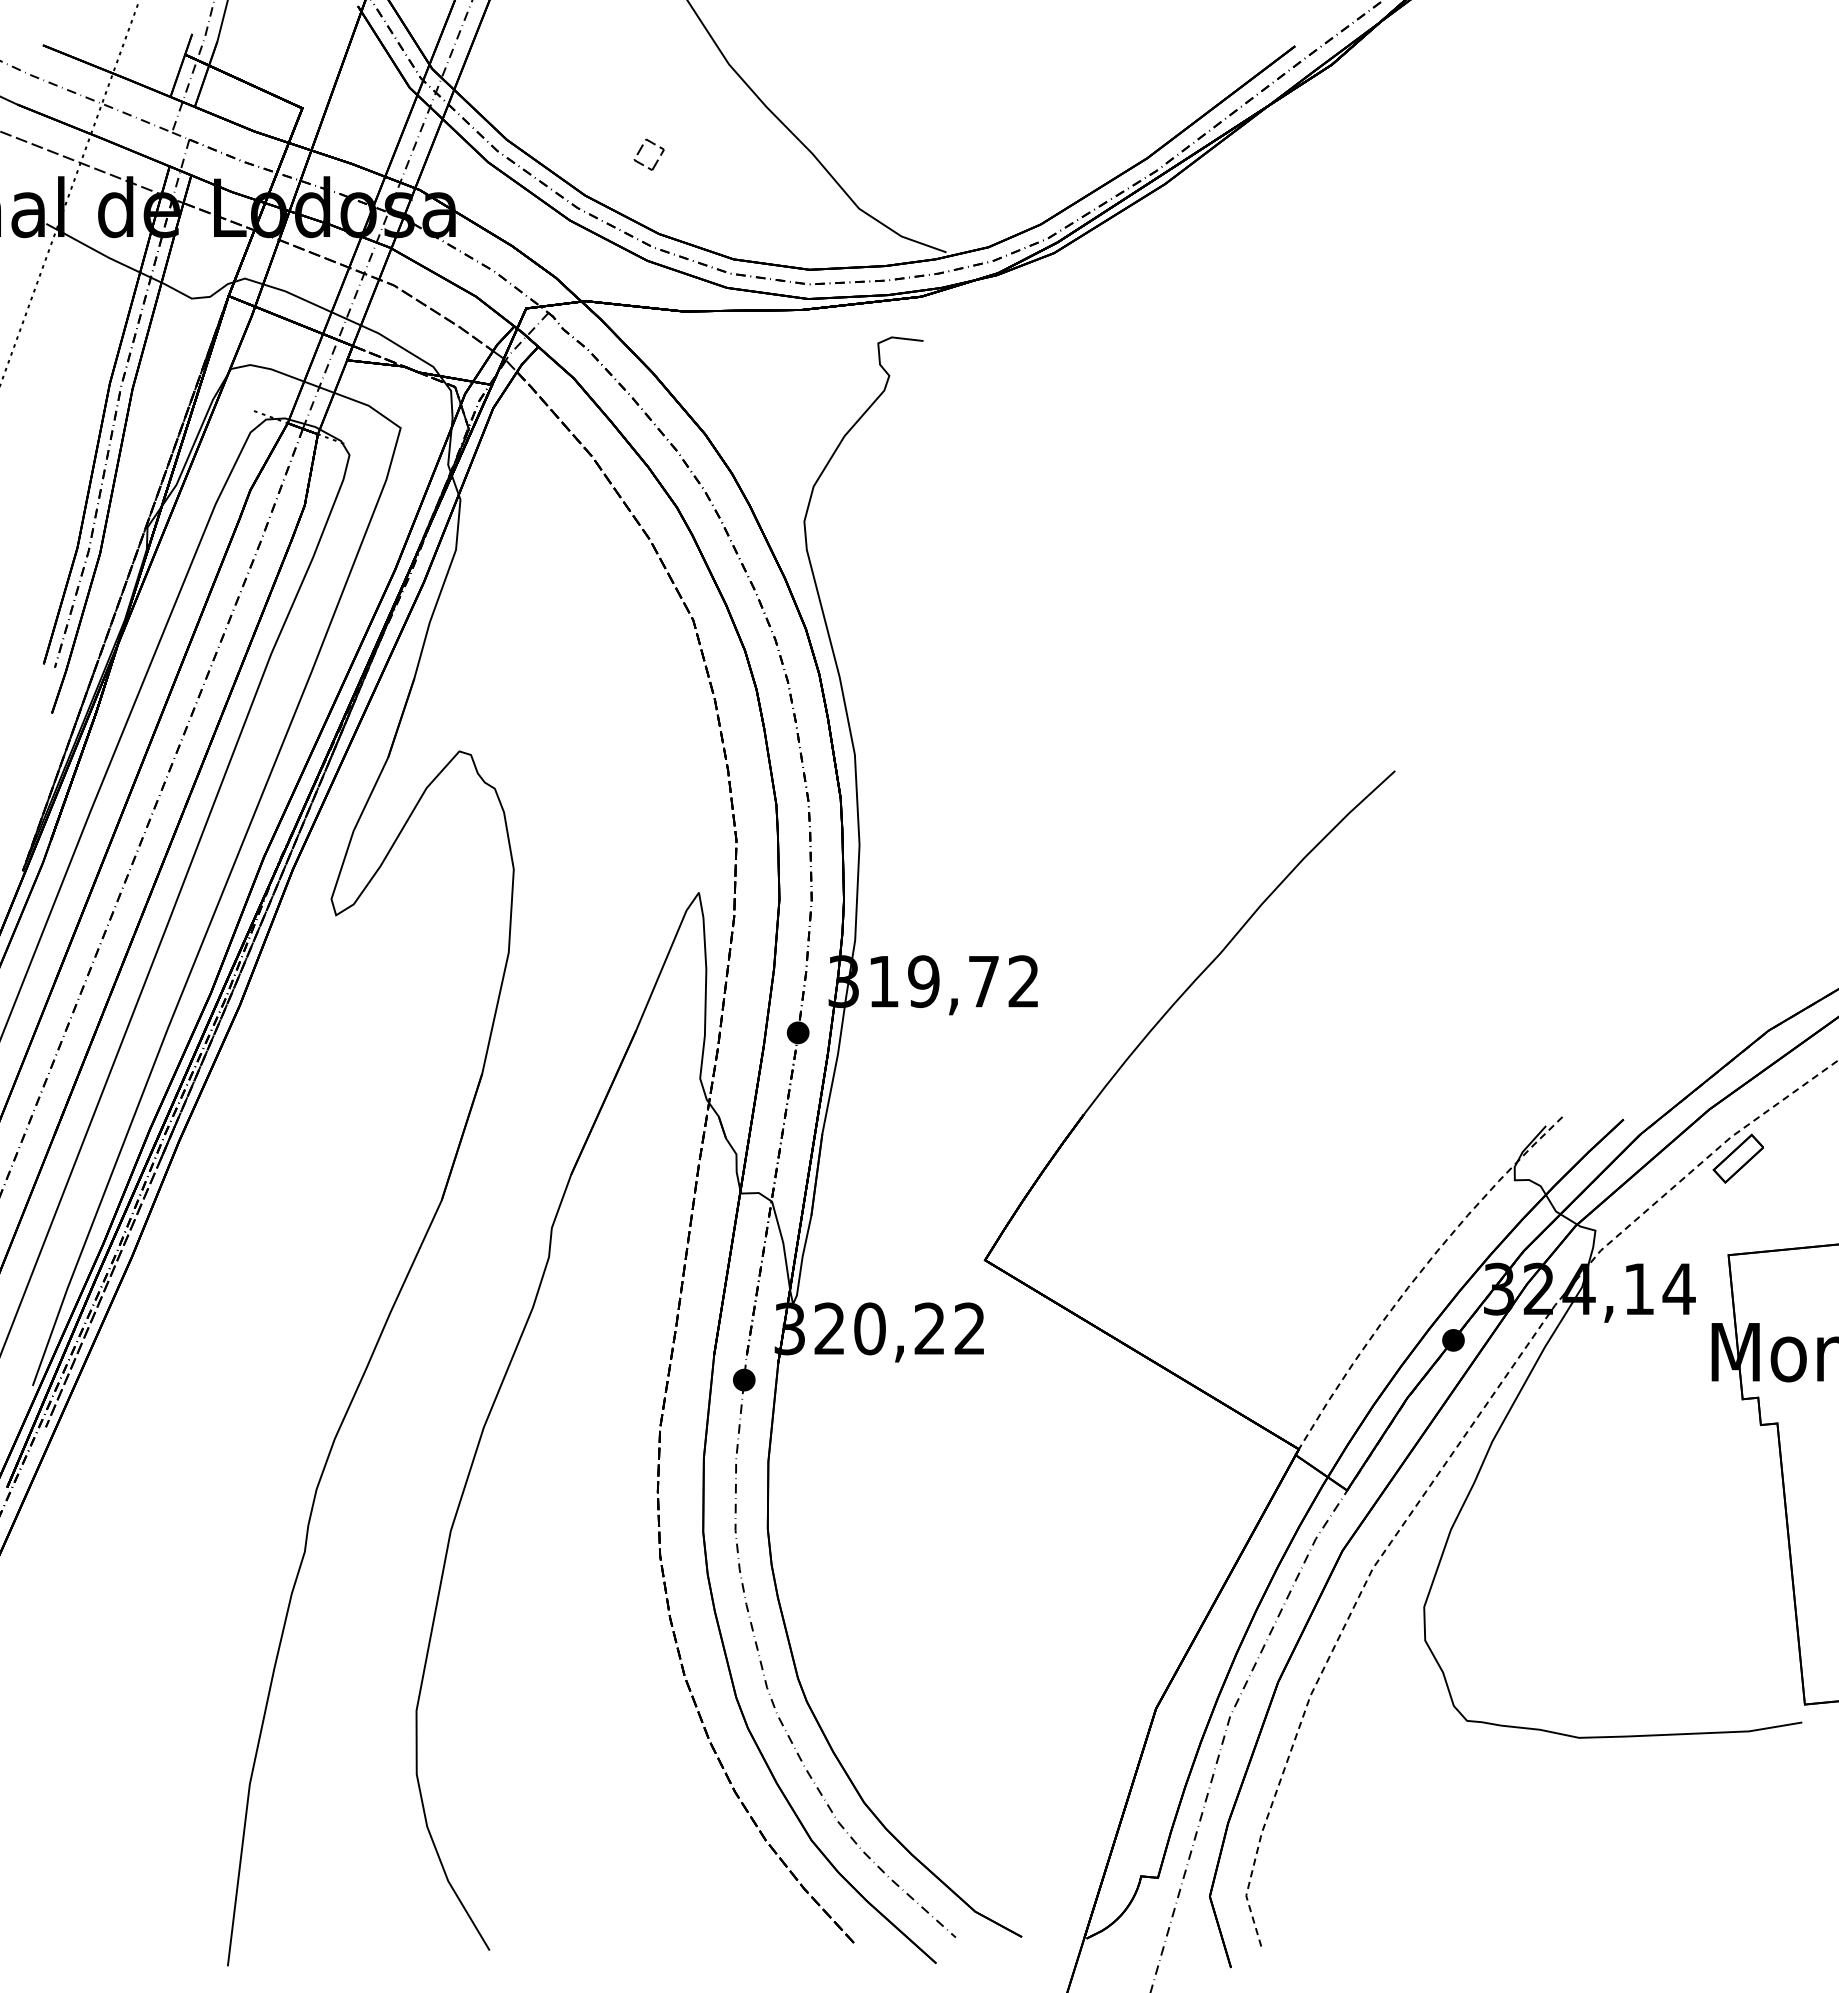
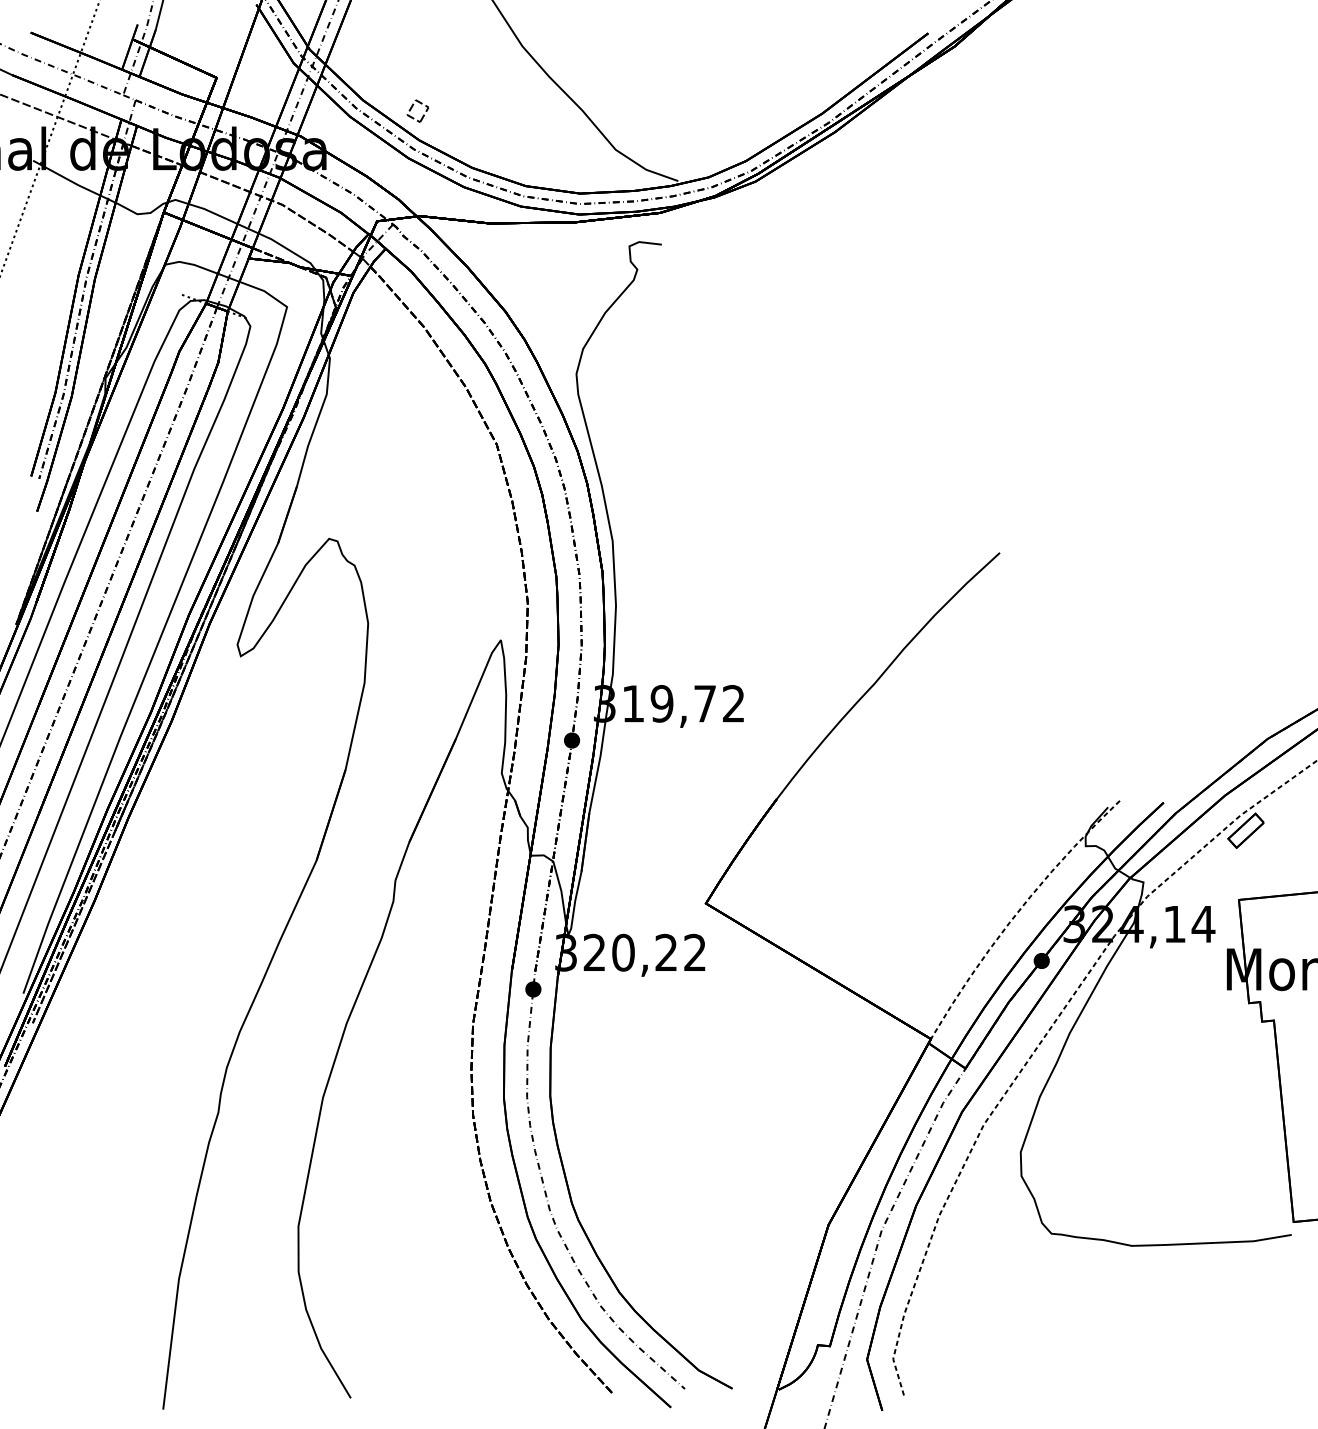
part: (640, 151) -> (411, 108), moved

